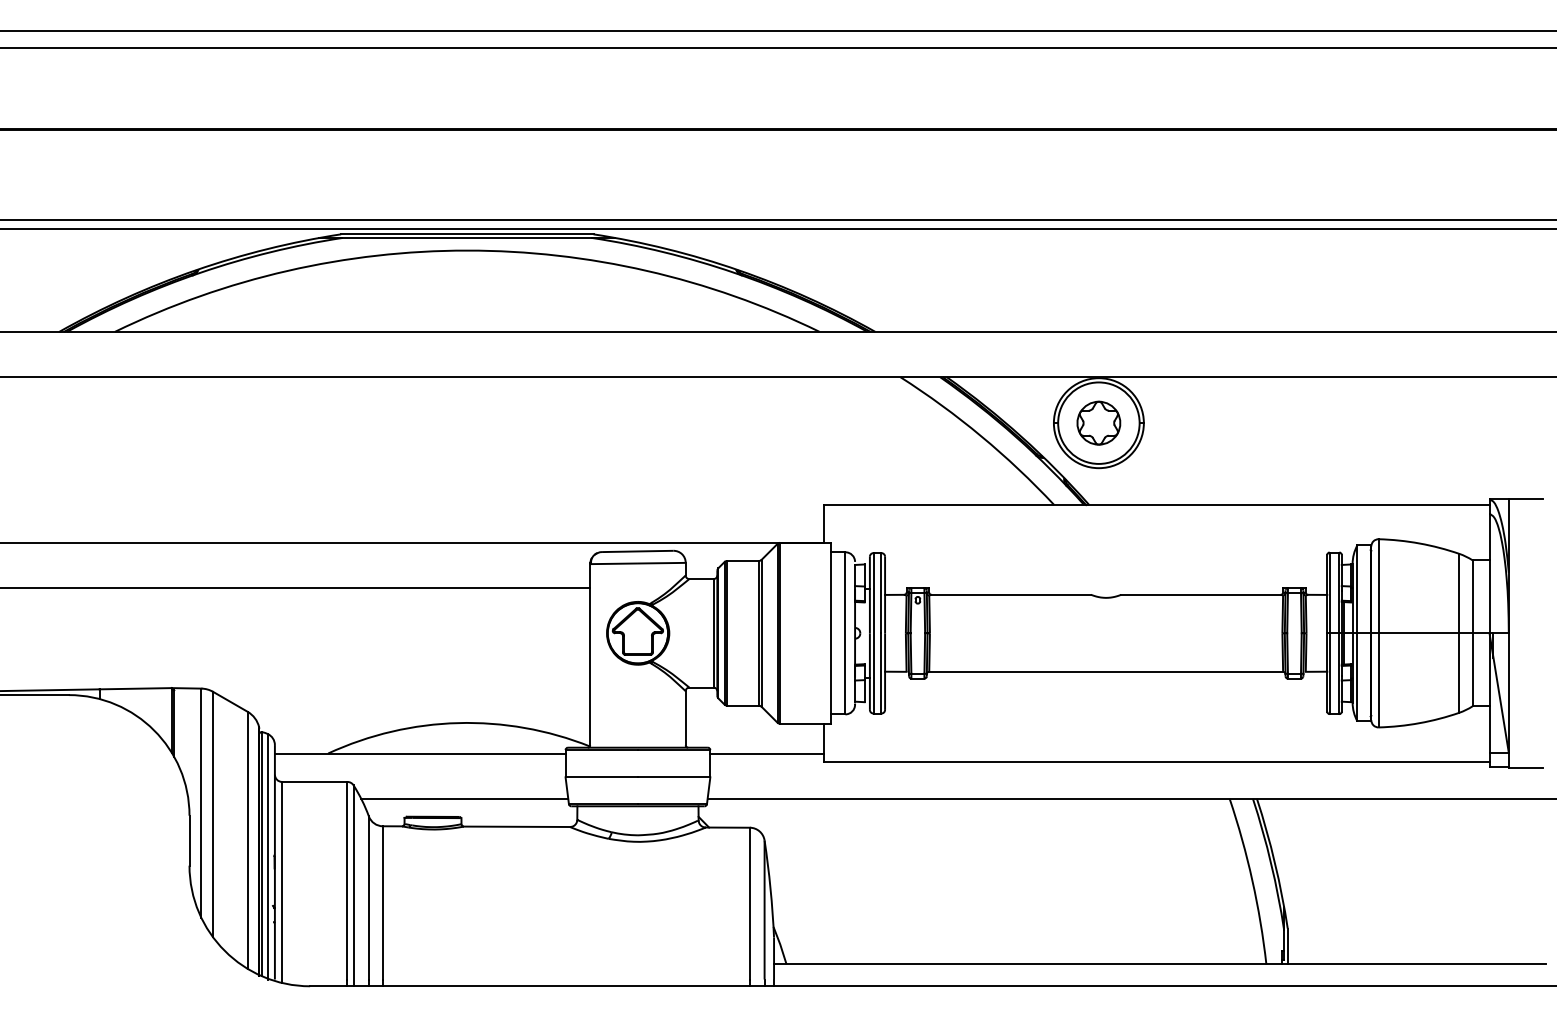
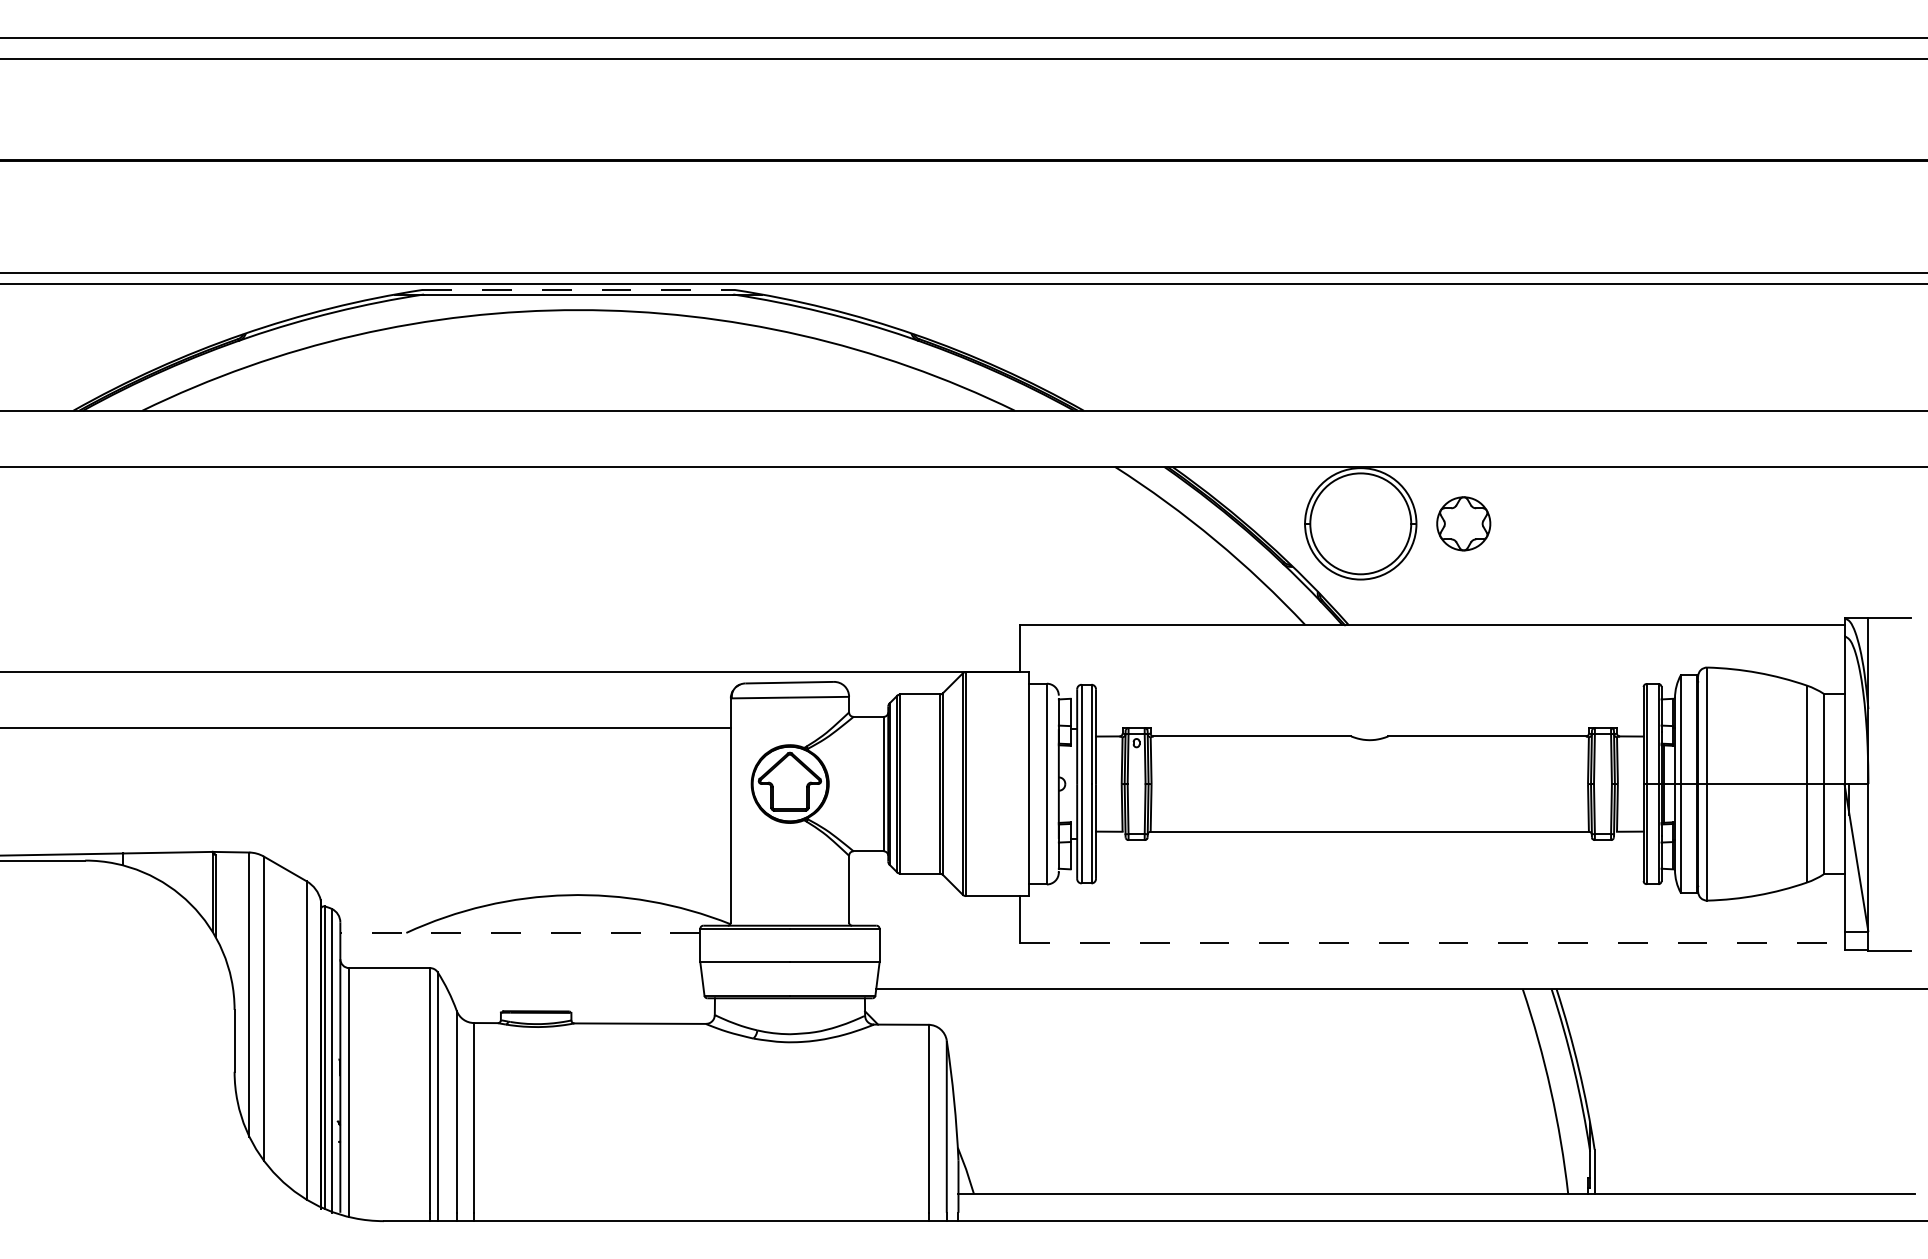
line: (468, 233) -> (579, 289), solid -> dashed
part: (1098, 422) -> (1463, 523), moved
line: (420, 753) -> (520, 932), solid -> dashed
line: (766, 753) -> (949, 932), removed
line: (1156, 762) -> (1432, 943), solid -> dashed
line: (464, 799) -> (575, 989), removed

